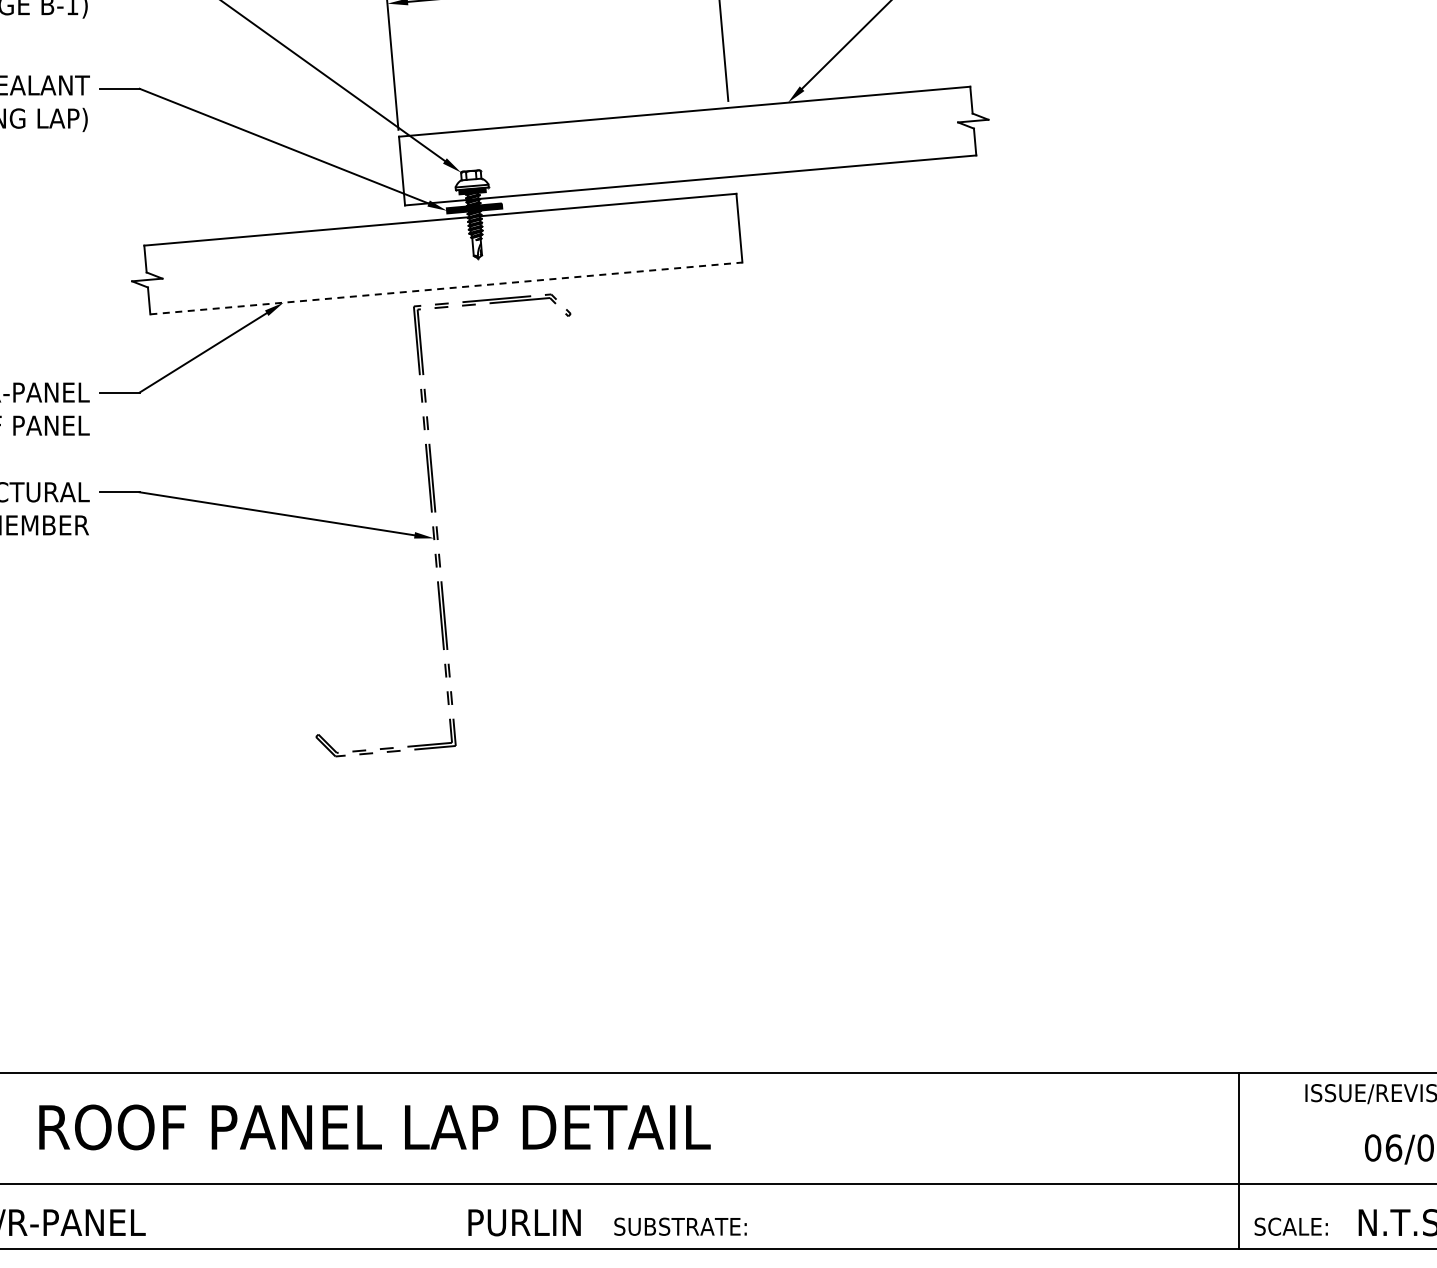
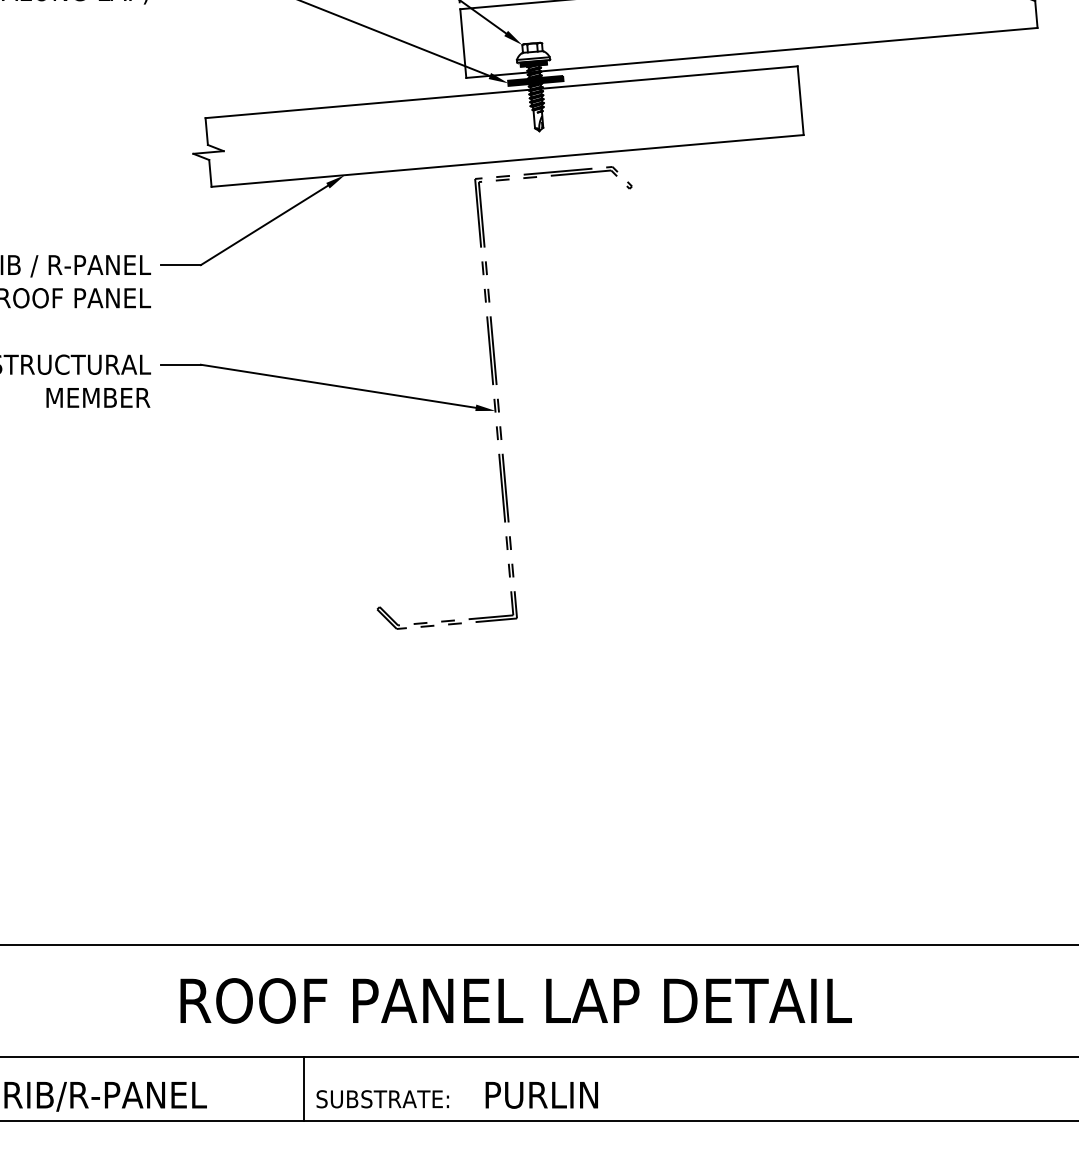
line: (446, 288) -> (507, 161), dashed -> solid
text: (374, 1127) -> (515, 1001), moved
line: (242, 1216) -> (303, 1089), added
text: (524, 1222) -> (541, 1095), moved
text: (680, 1226) -> (382, 1099), moved

